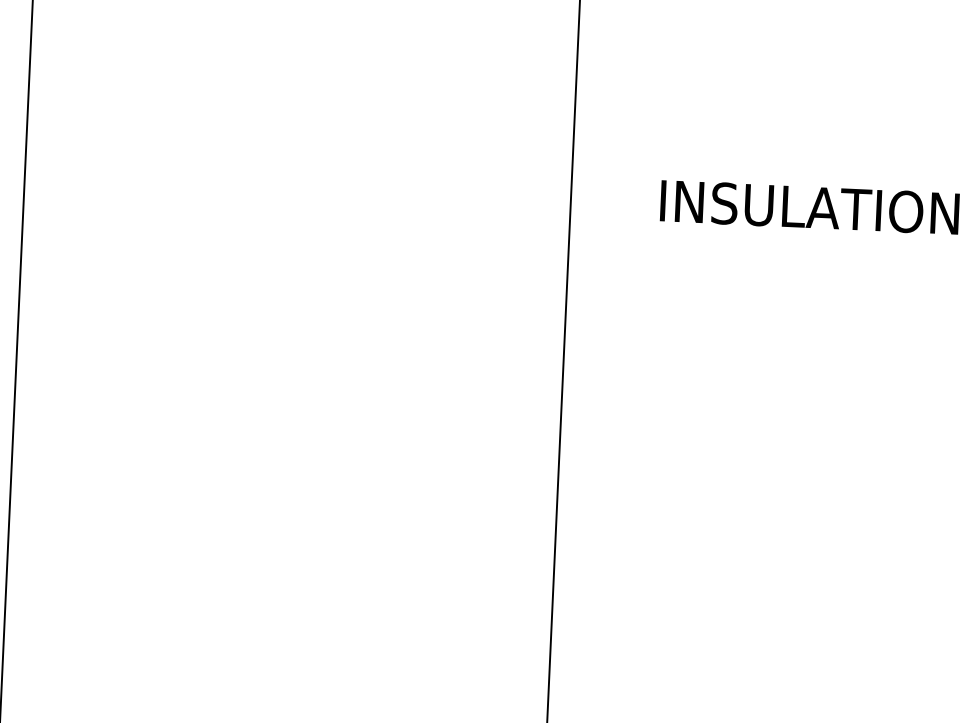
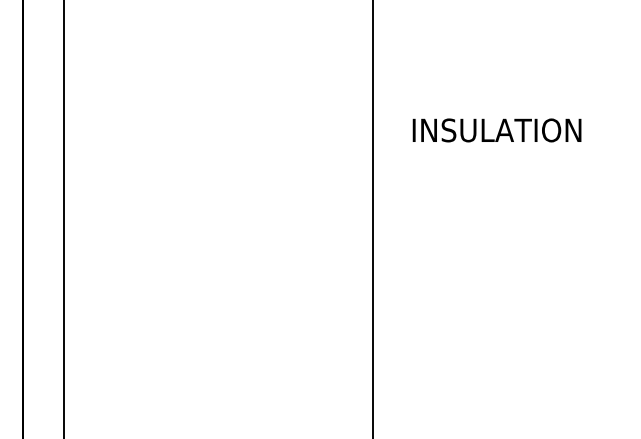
text: (808, 207) -> (496, 130), moved

